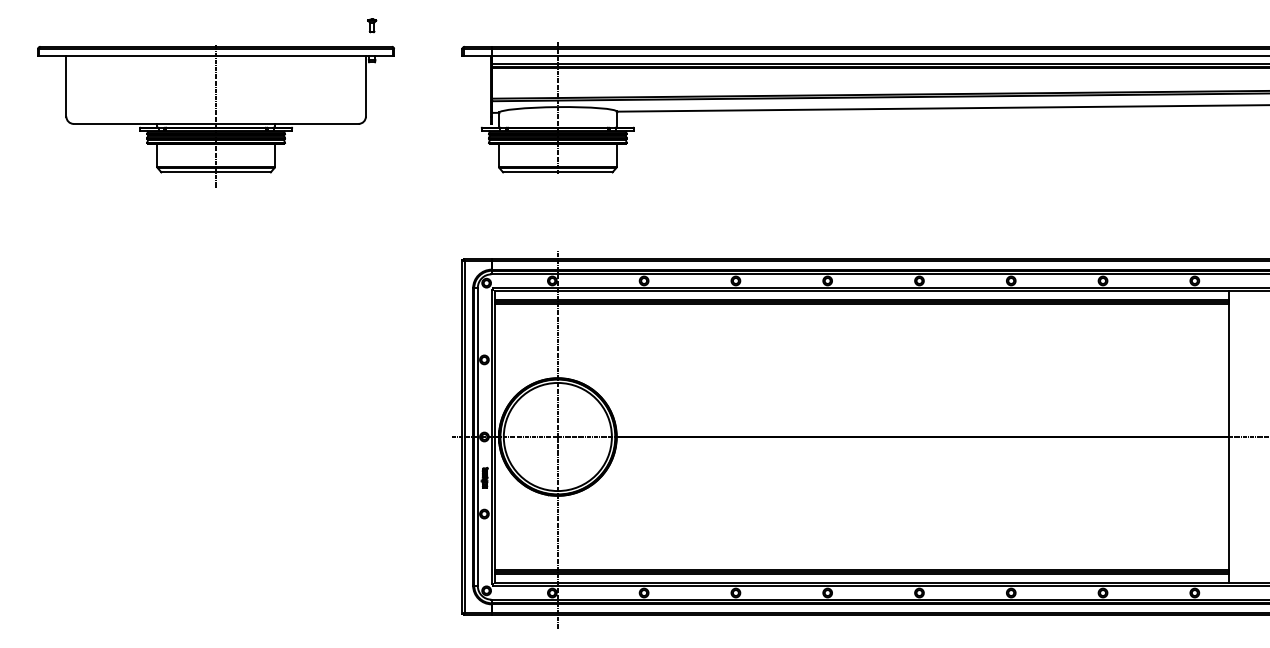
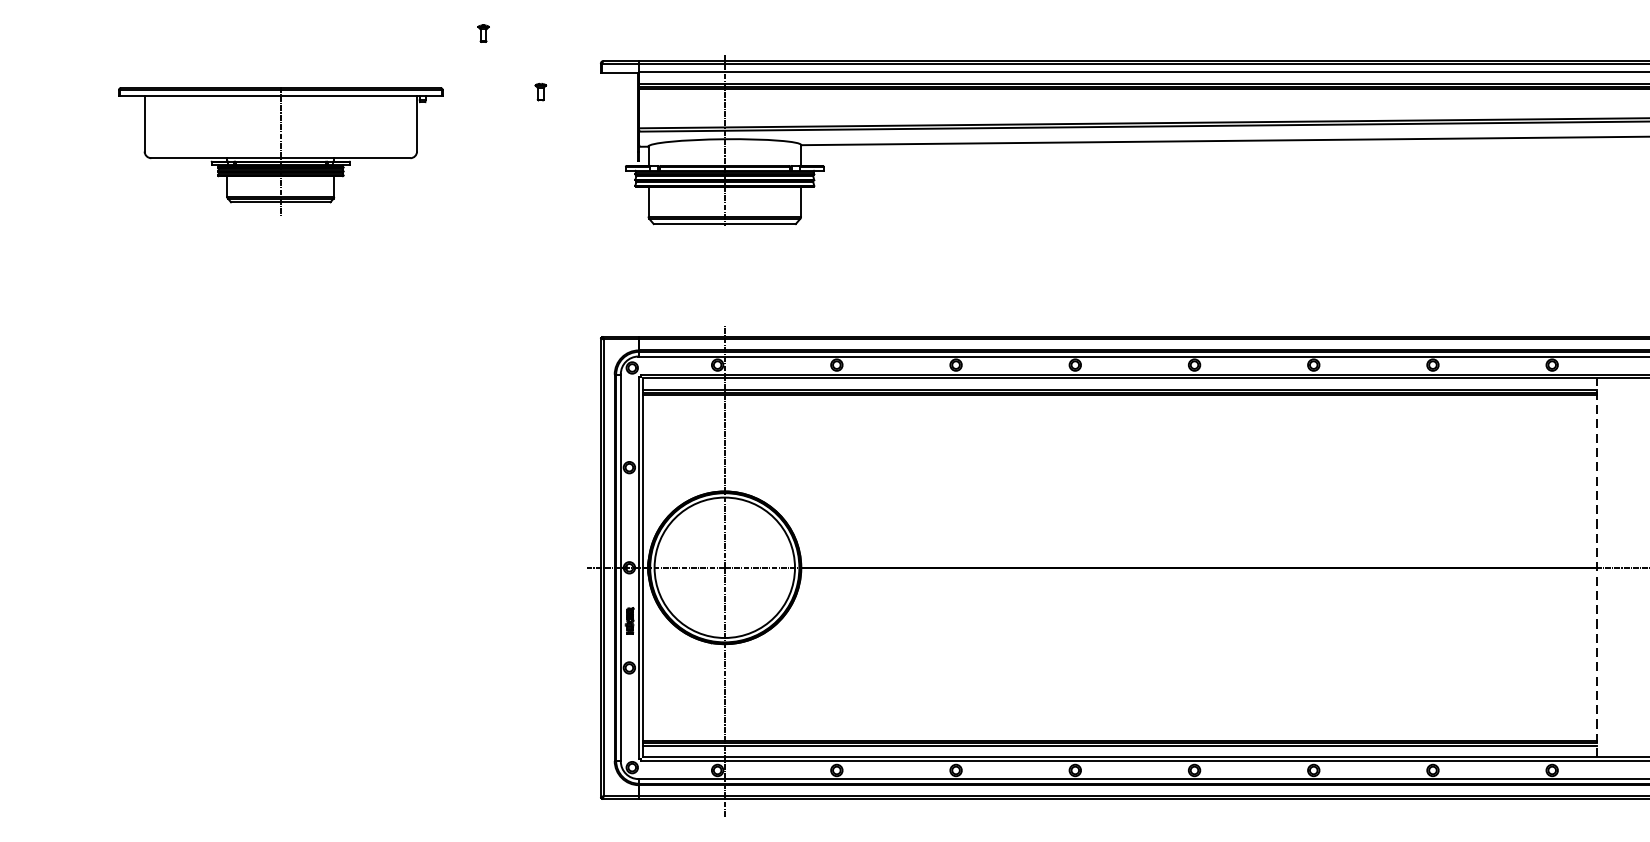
part: (416, 70) -> (541, 91), added
part: (215, 116) -> (280, 151), size x0.7
line: (1228, 437) -> (1595, 568), solid -> dashed

